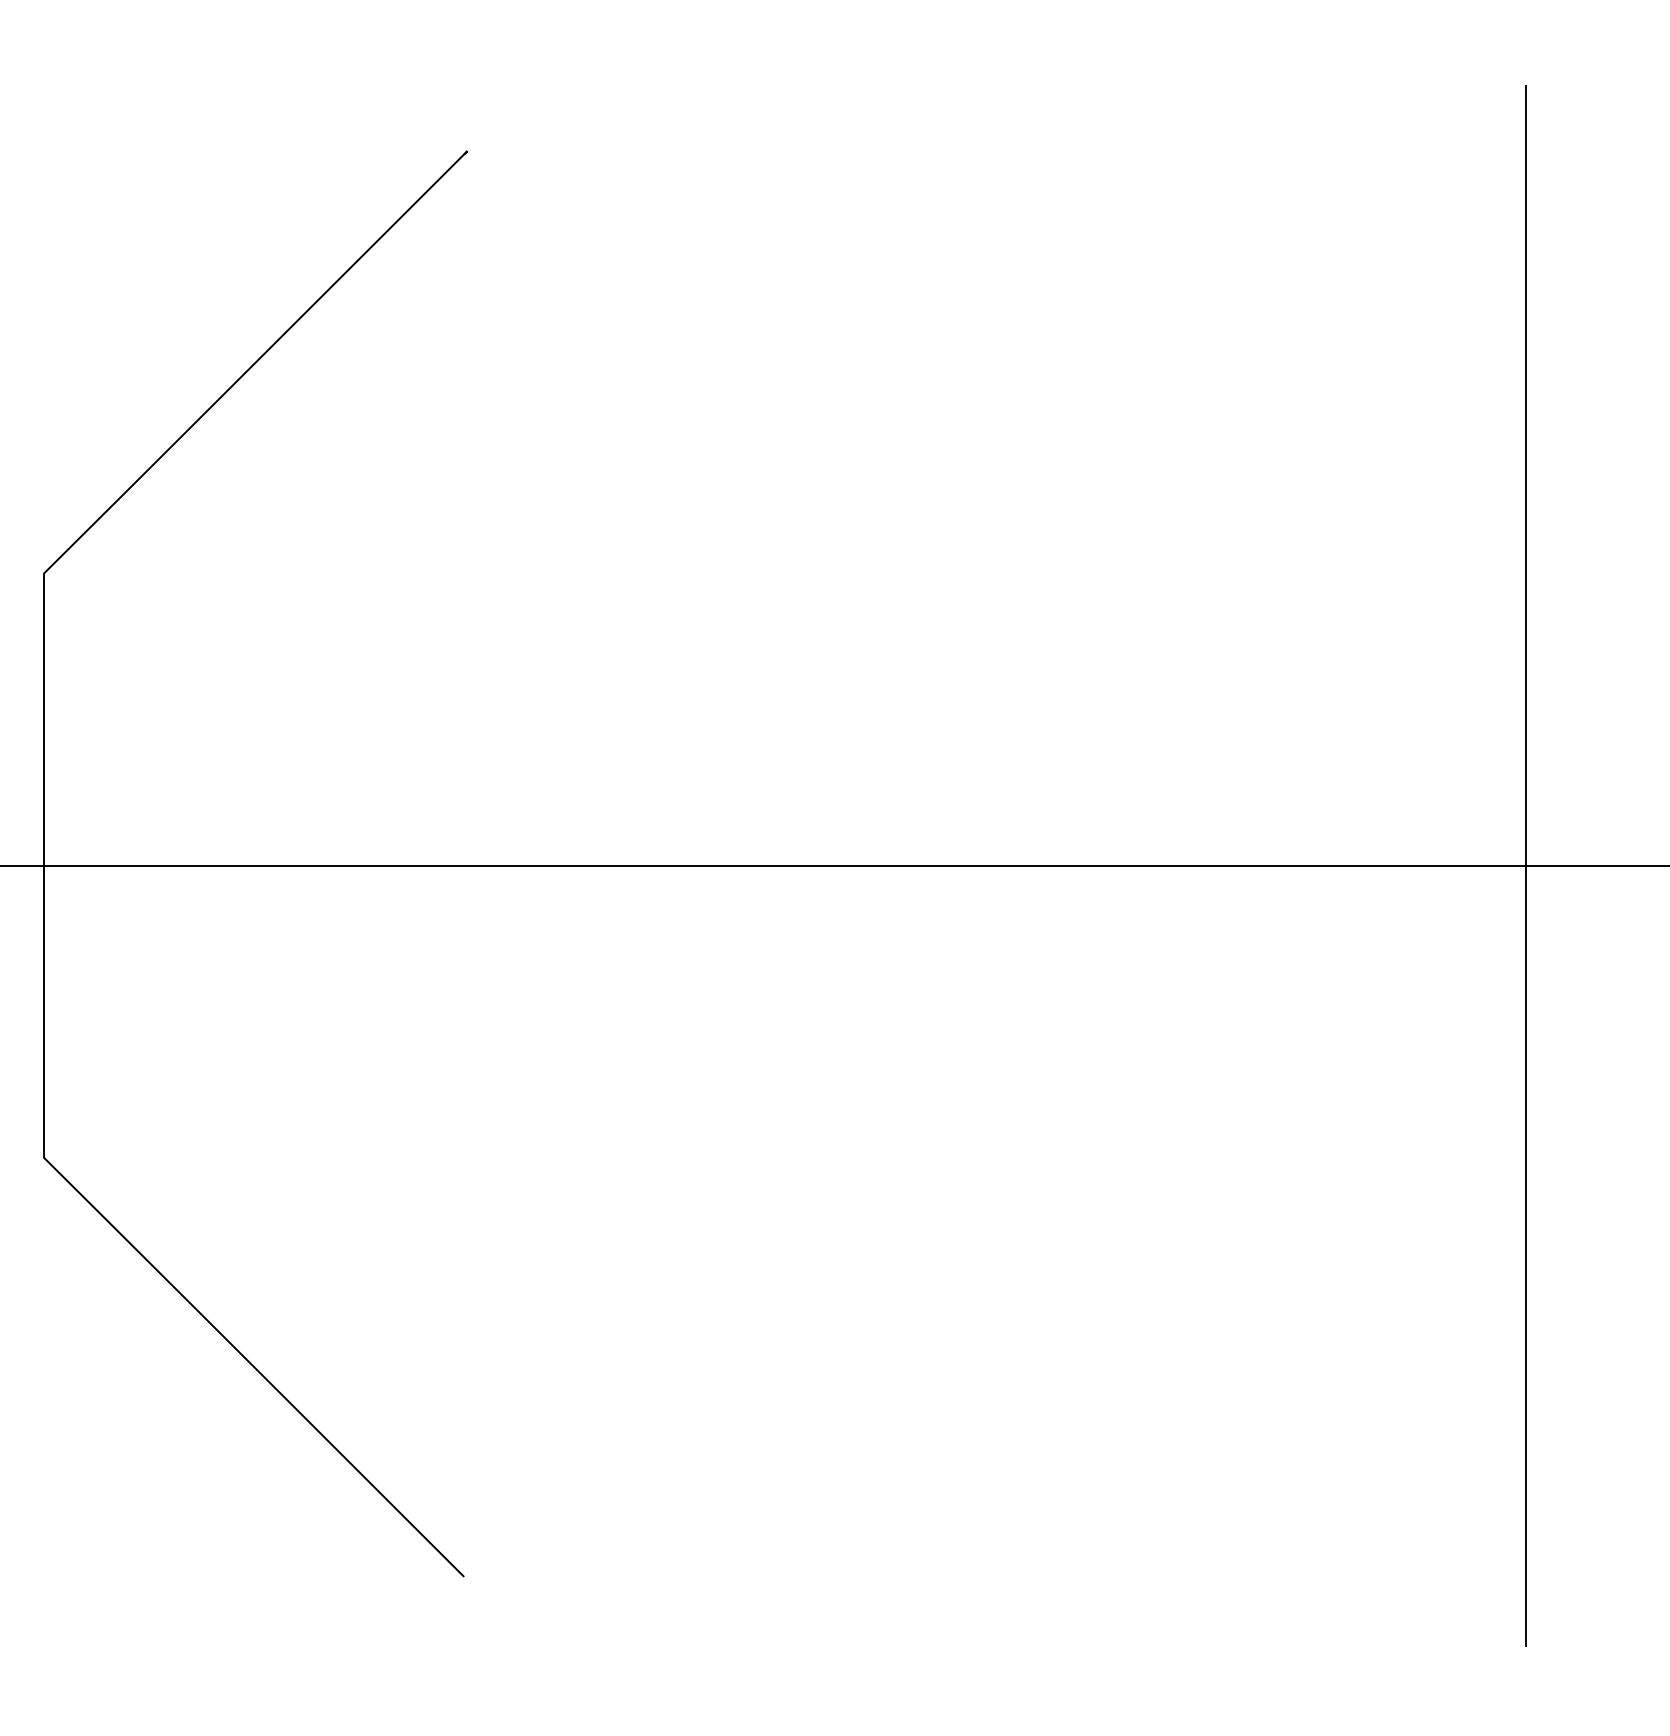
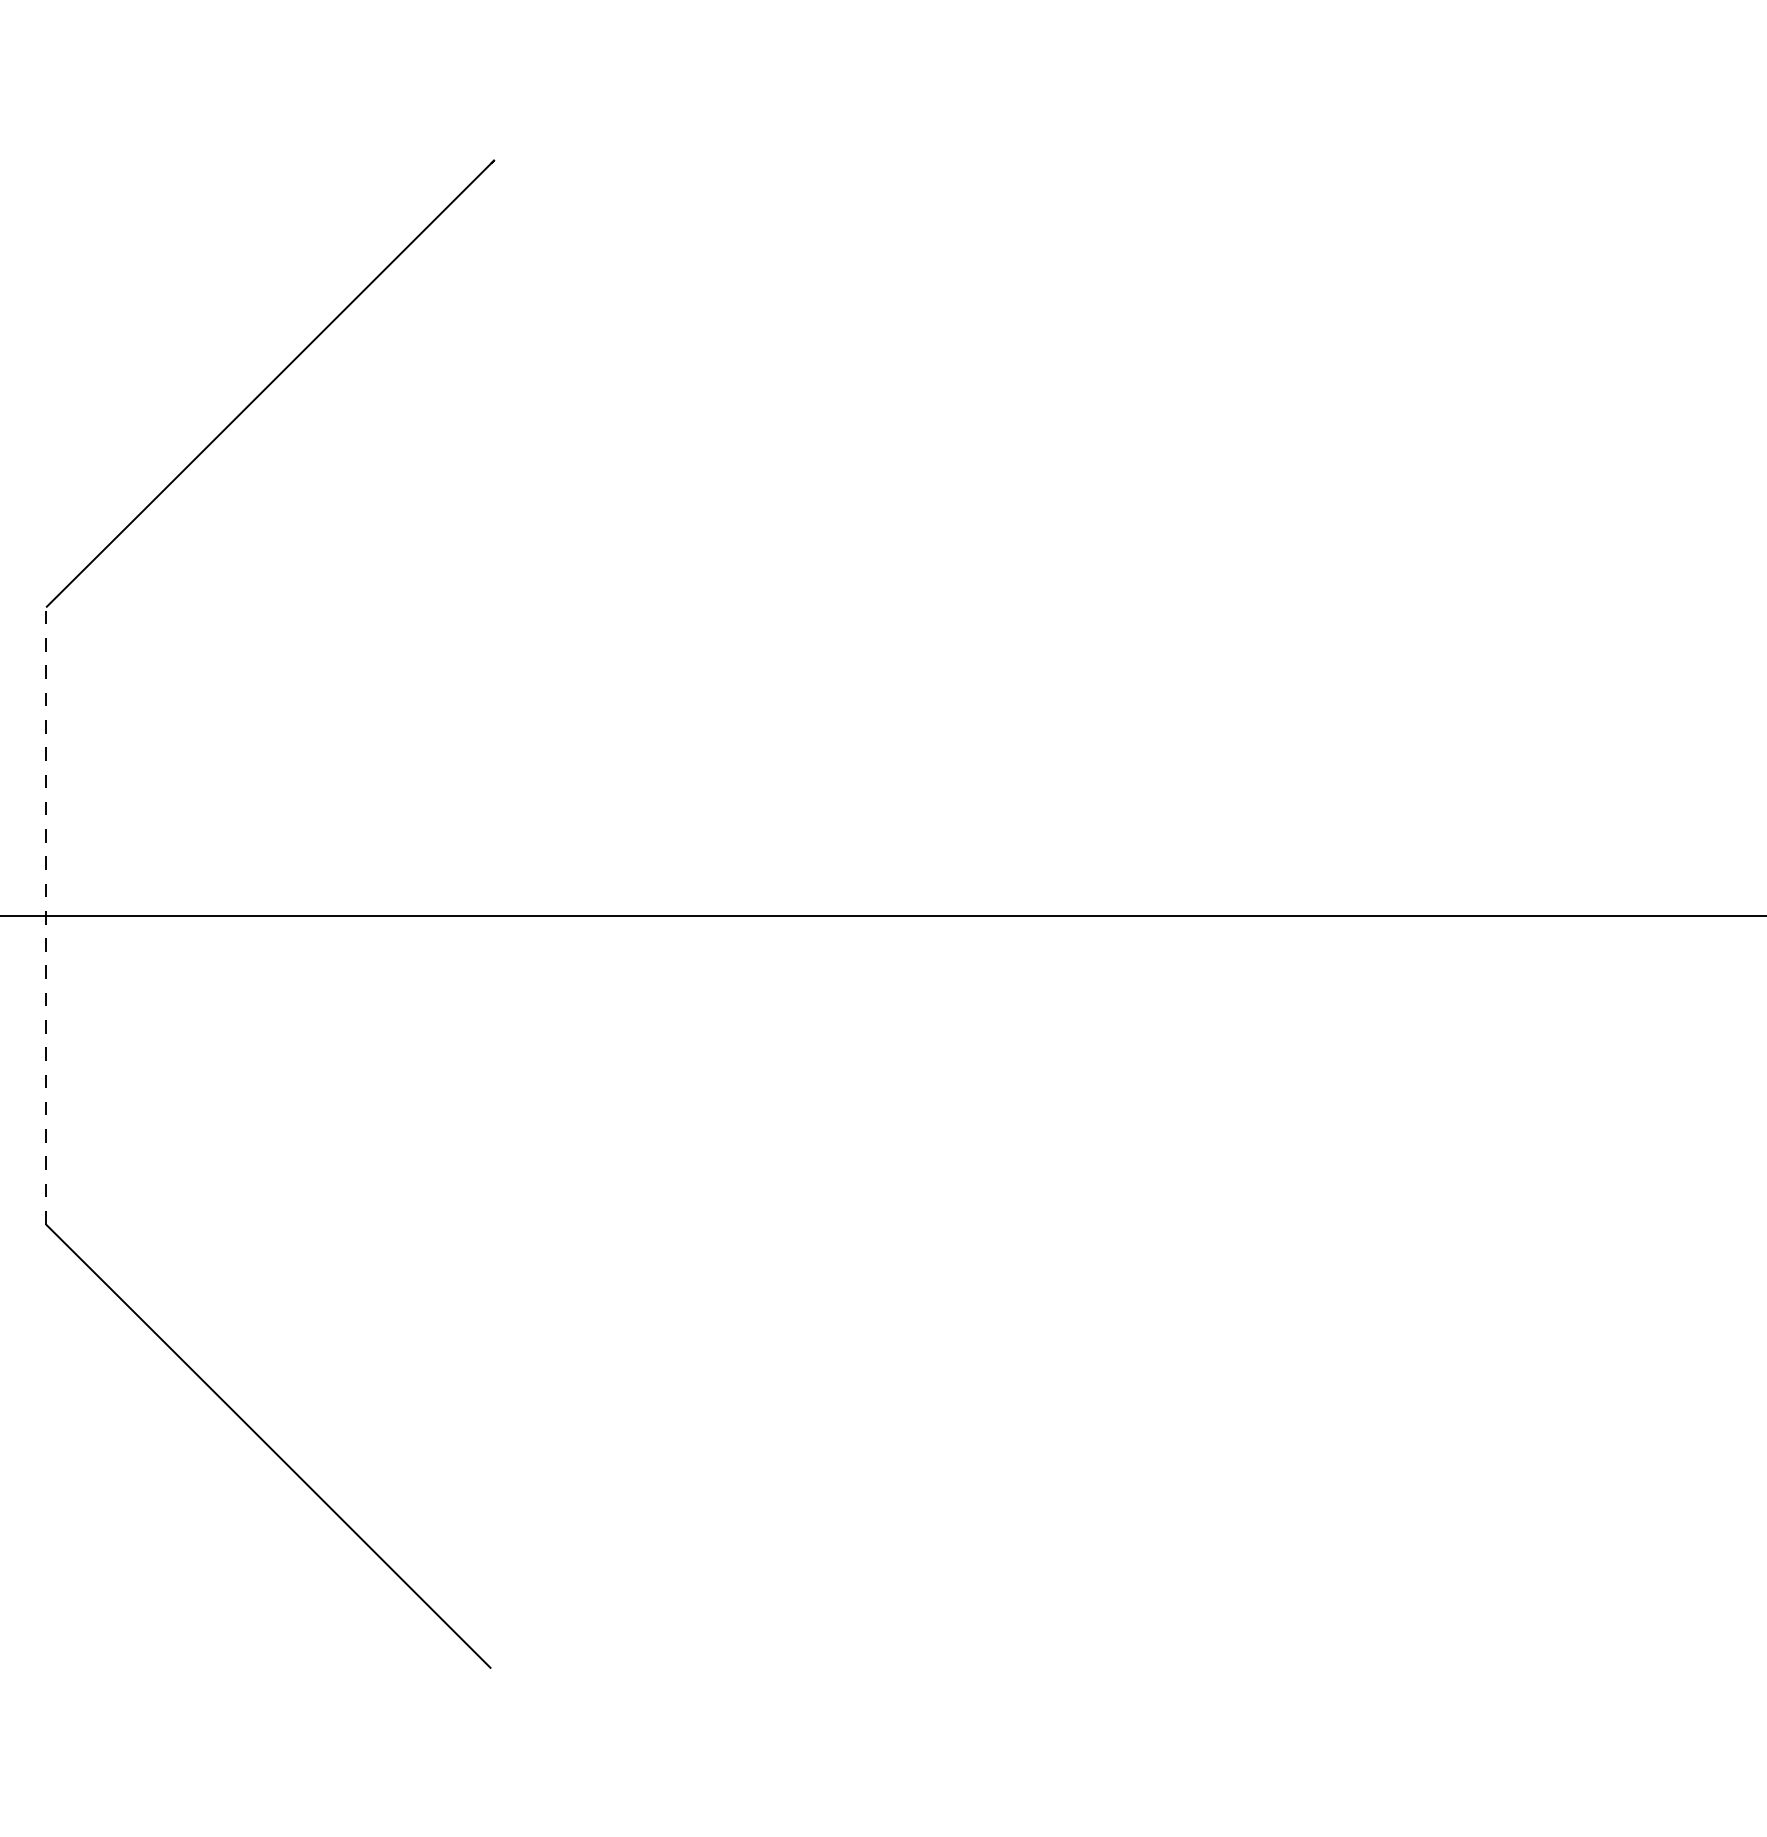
line: (1525, 865) -> (1614, 915), removed
line: (43, 866) -> (46, 916), solid -> dashed

